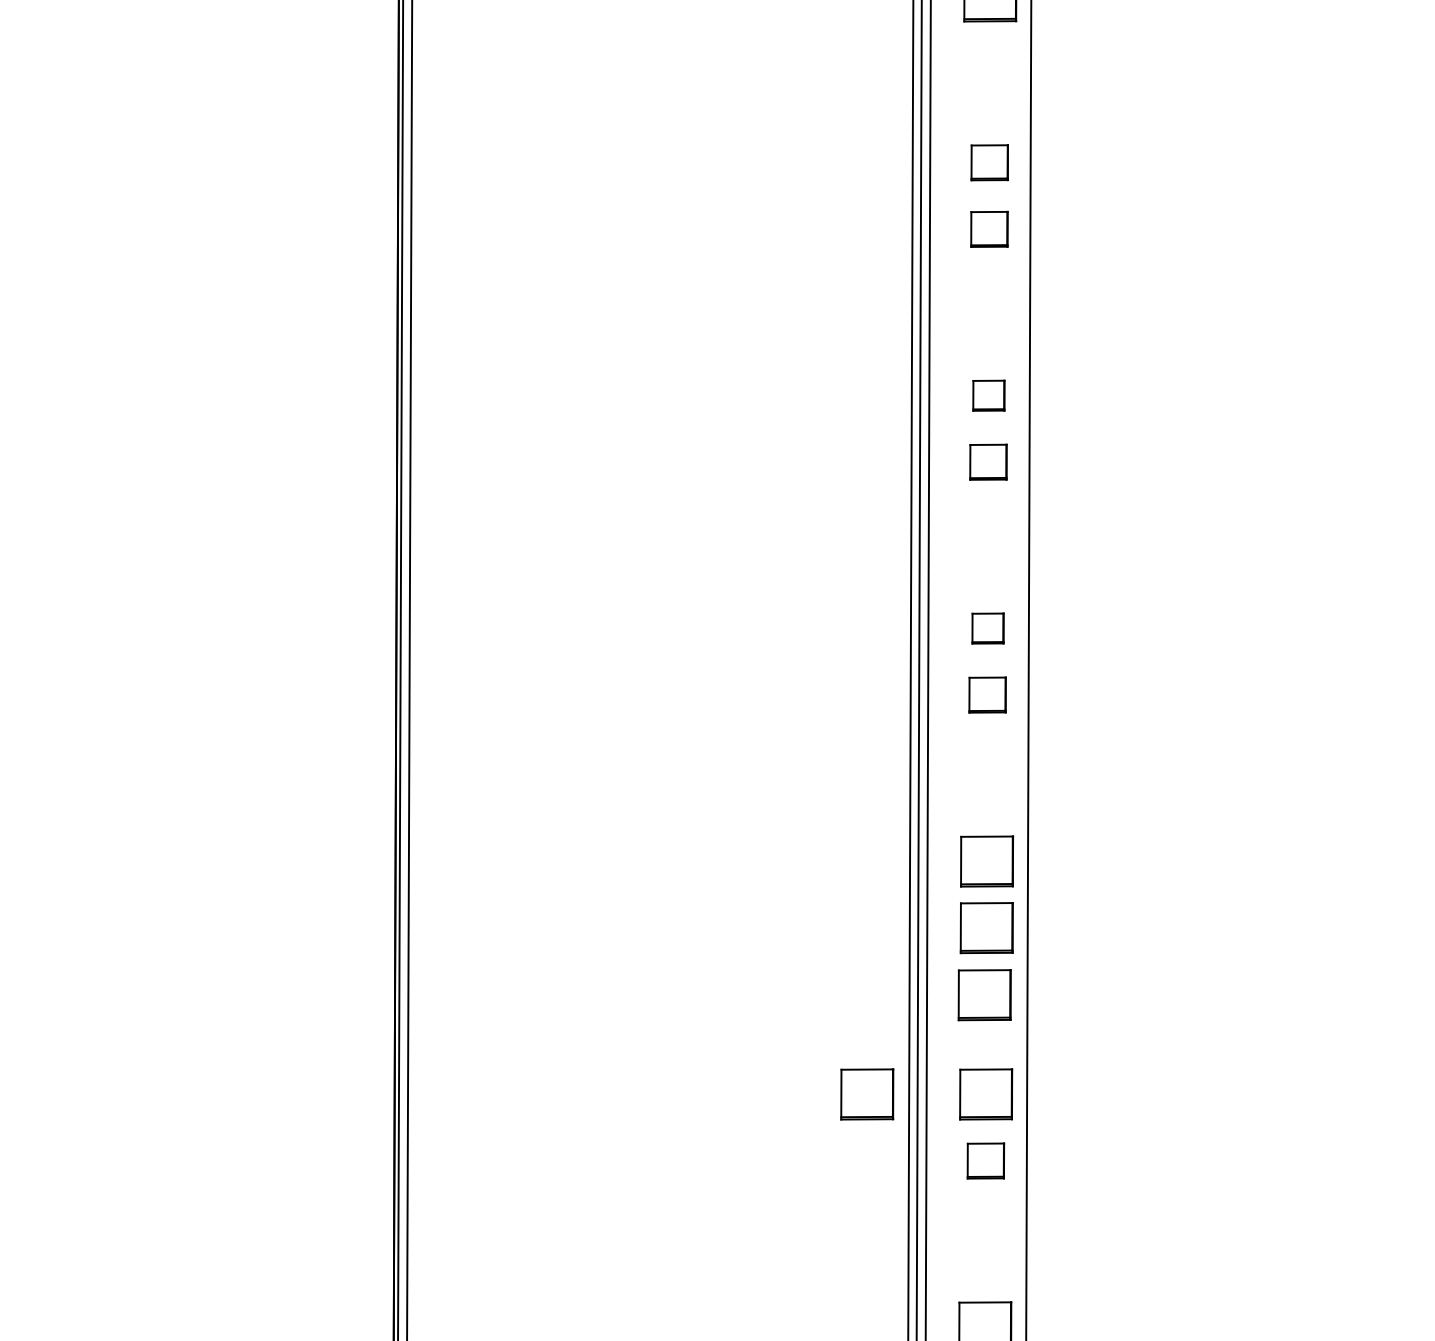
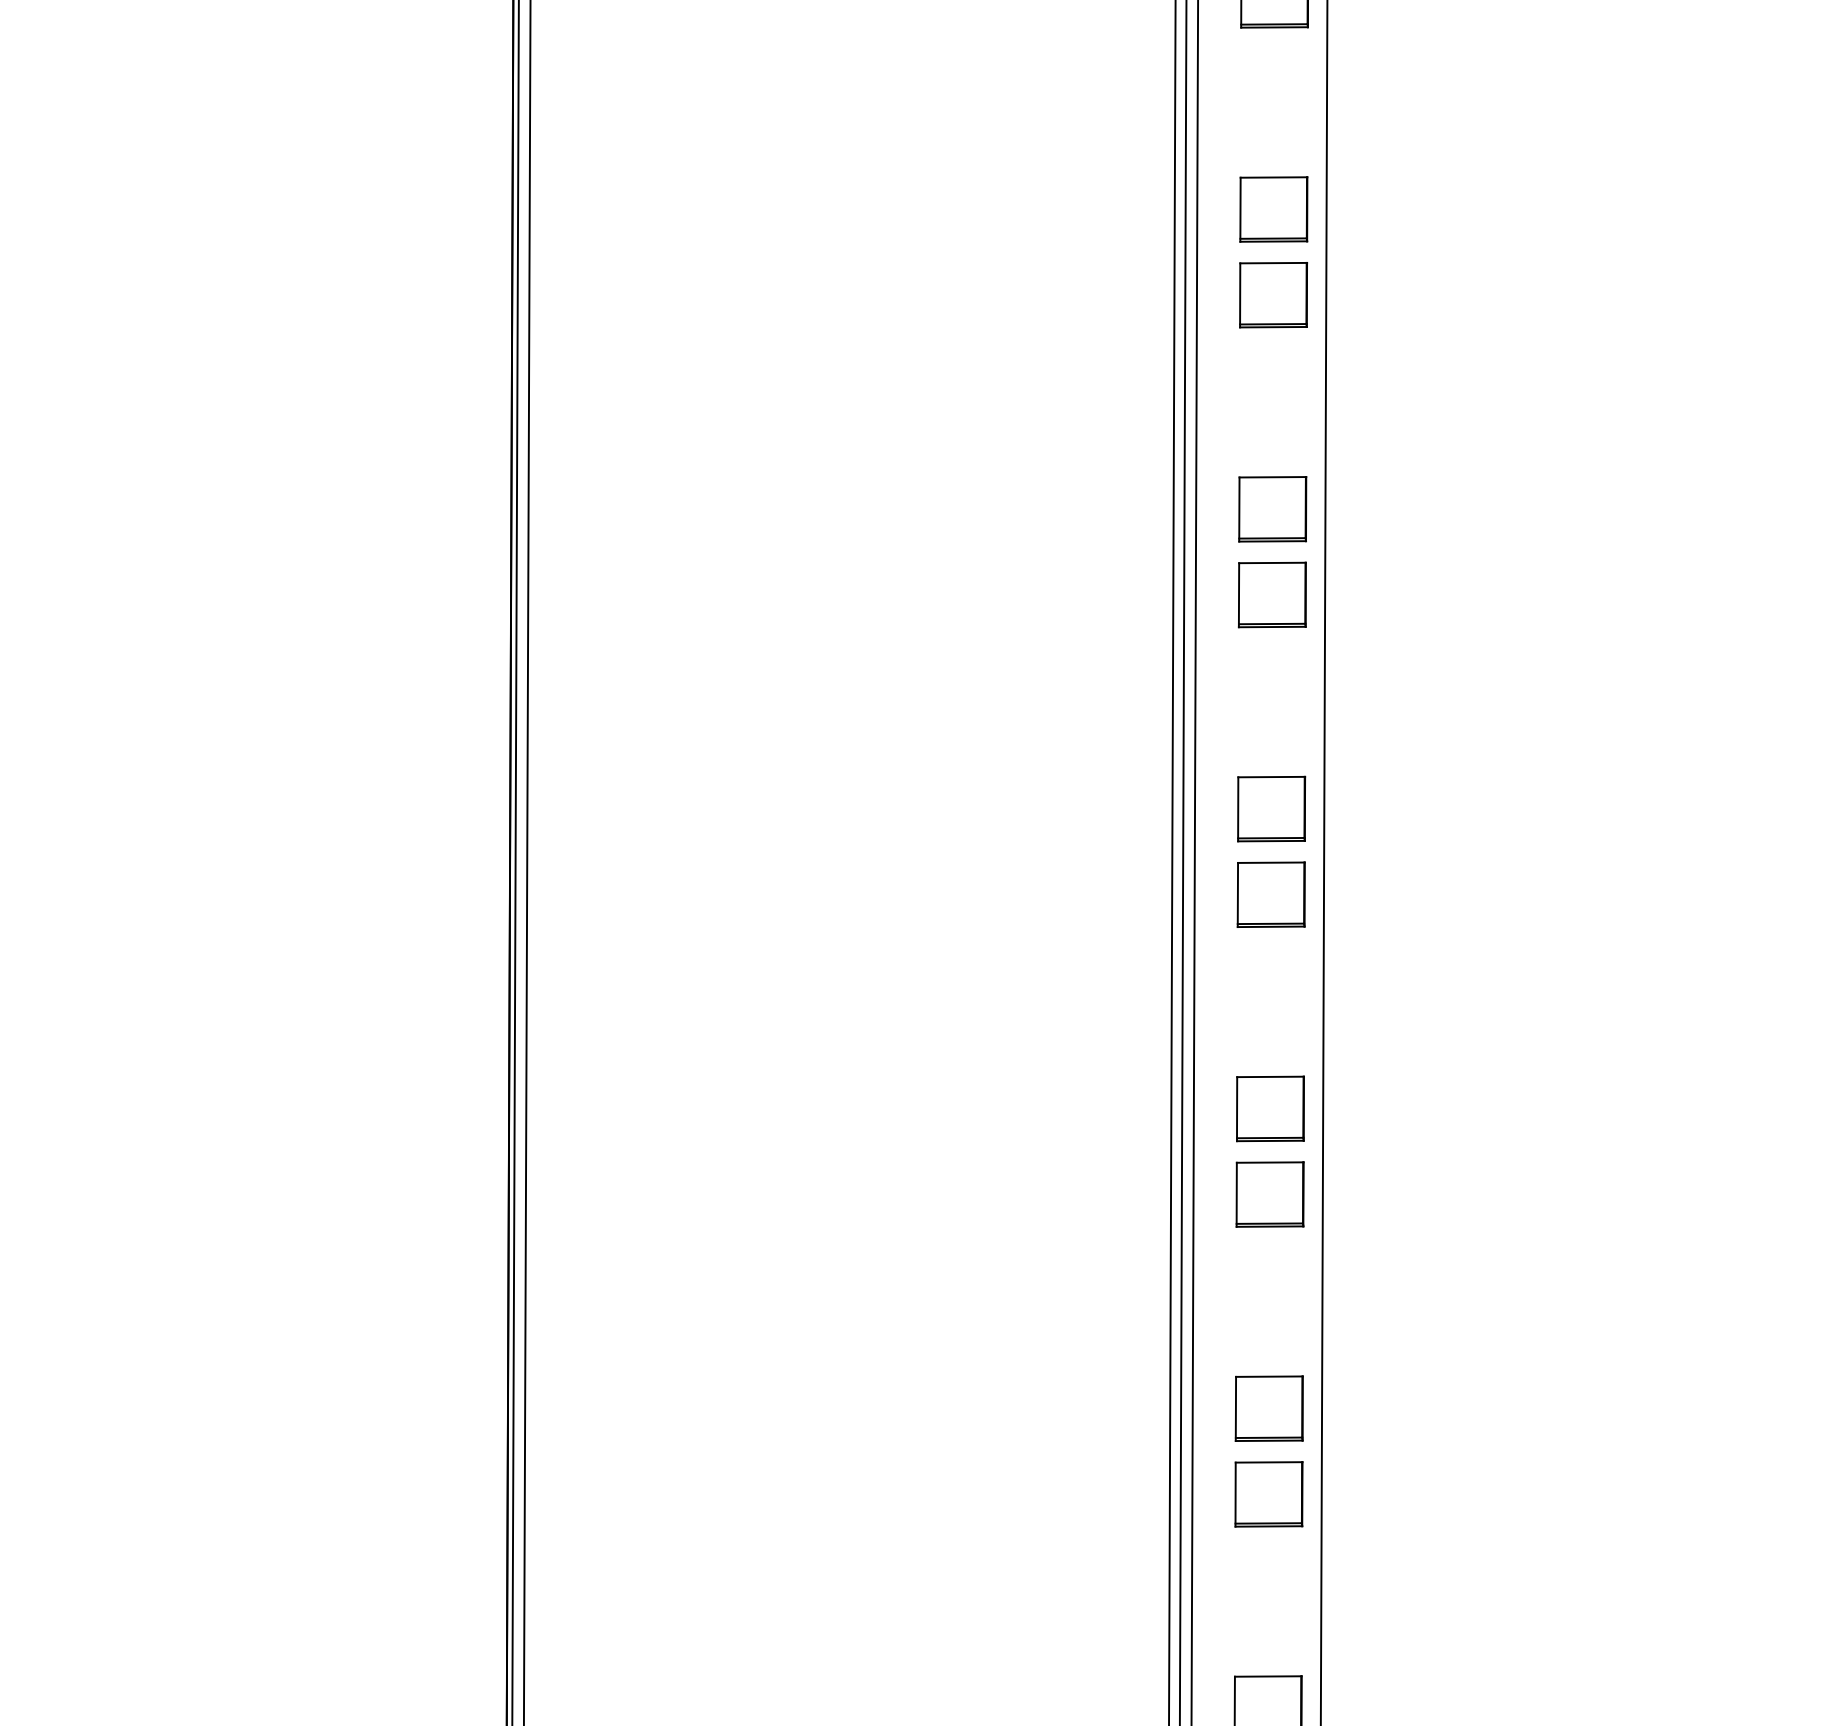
part: (989, 162) -> (1273, 209), size x1.43
part: (989, 229) -> (1273, 295), size x1.43
part: (988, 395) -> (1272, 509), size x1.67
part: (987, 461) -> (1271, 594), size x1.43
part: (987, 628) -> (1271, 808), size x1.67
part: (987, 694) -> (1270, 894), size x1.43
part: (984, 994) -> (1267, 1280), removed
part: (866, 1094) -> (1115, 1408), removed
part: (985, 1161) -> (1268, 1494), size x1.43

